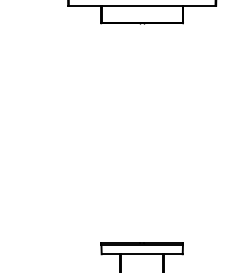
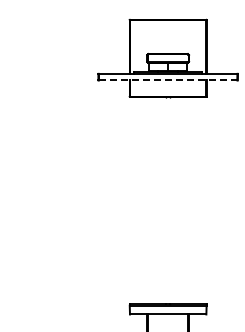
line: (142, 6) -> (168, 80), solid -> dashed

